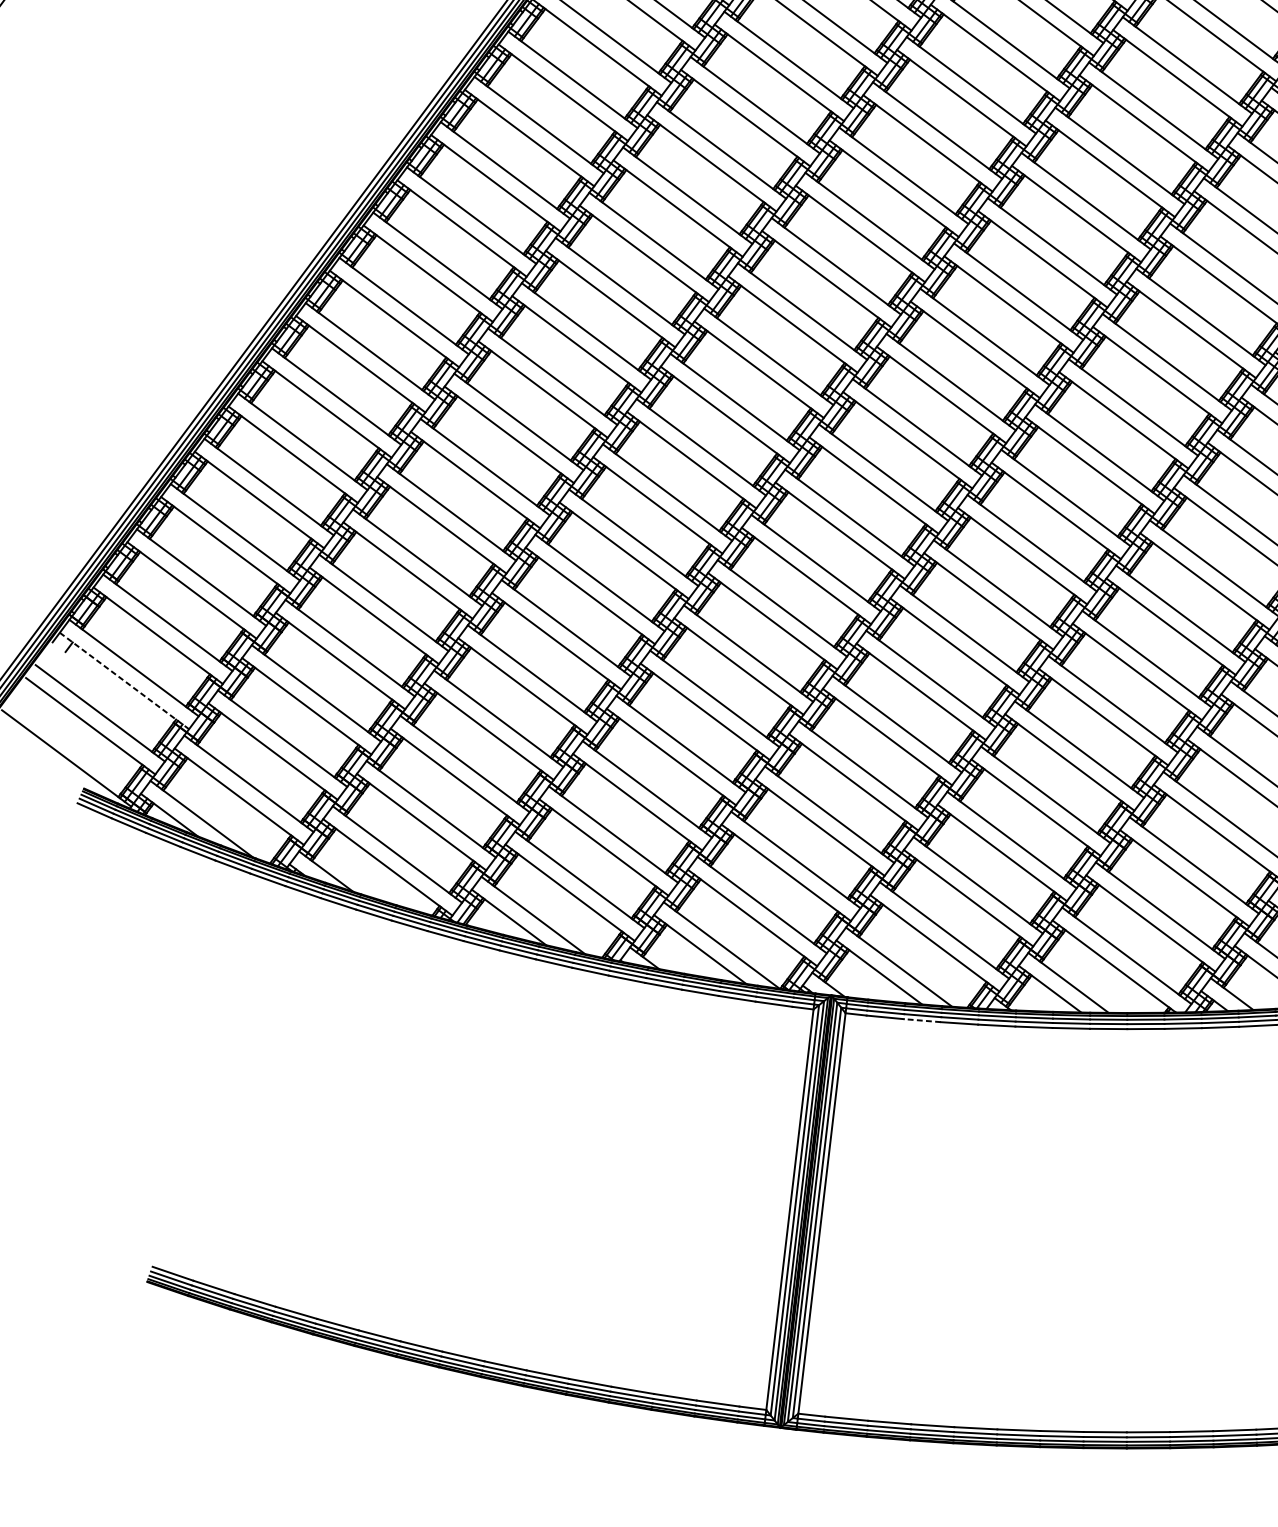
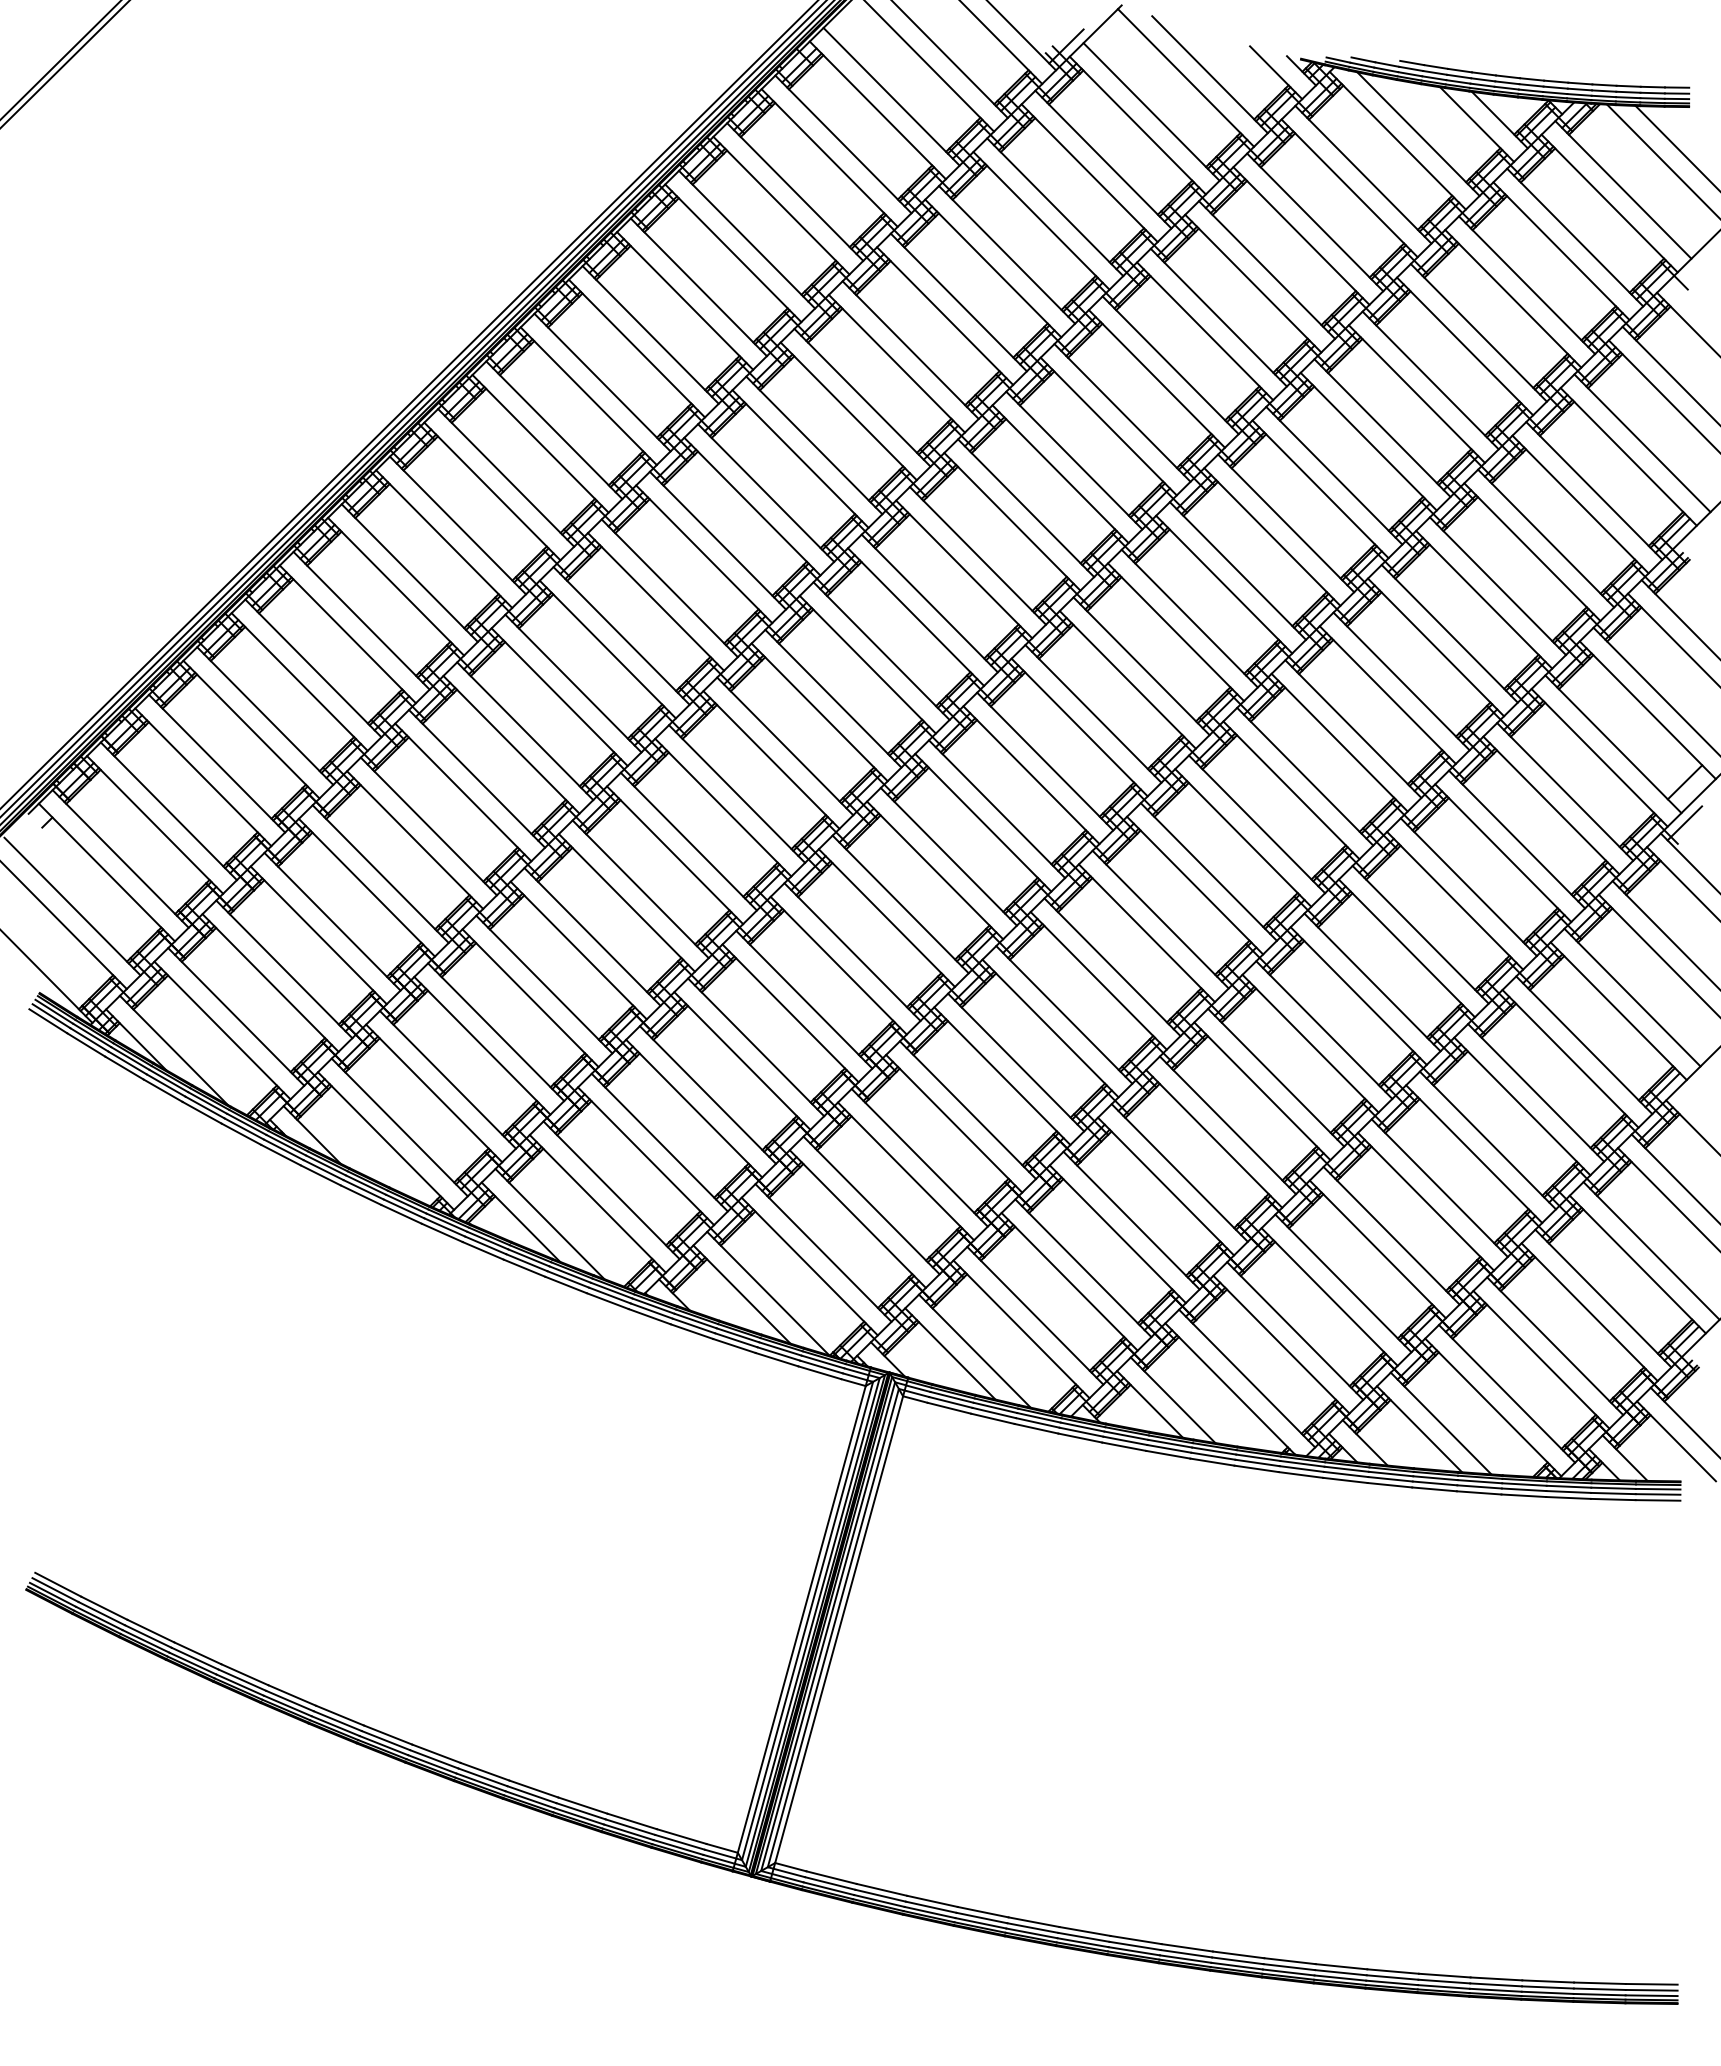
line: (124, 681) -> (106, 872), dashed -> solid
line: (922, 1020) -> (992, 1418), dashed -> solid

